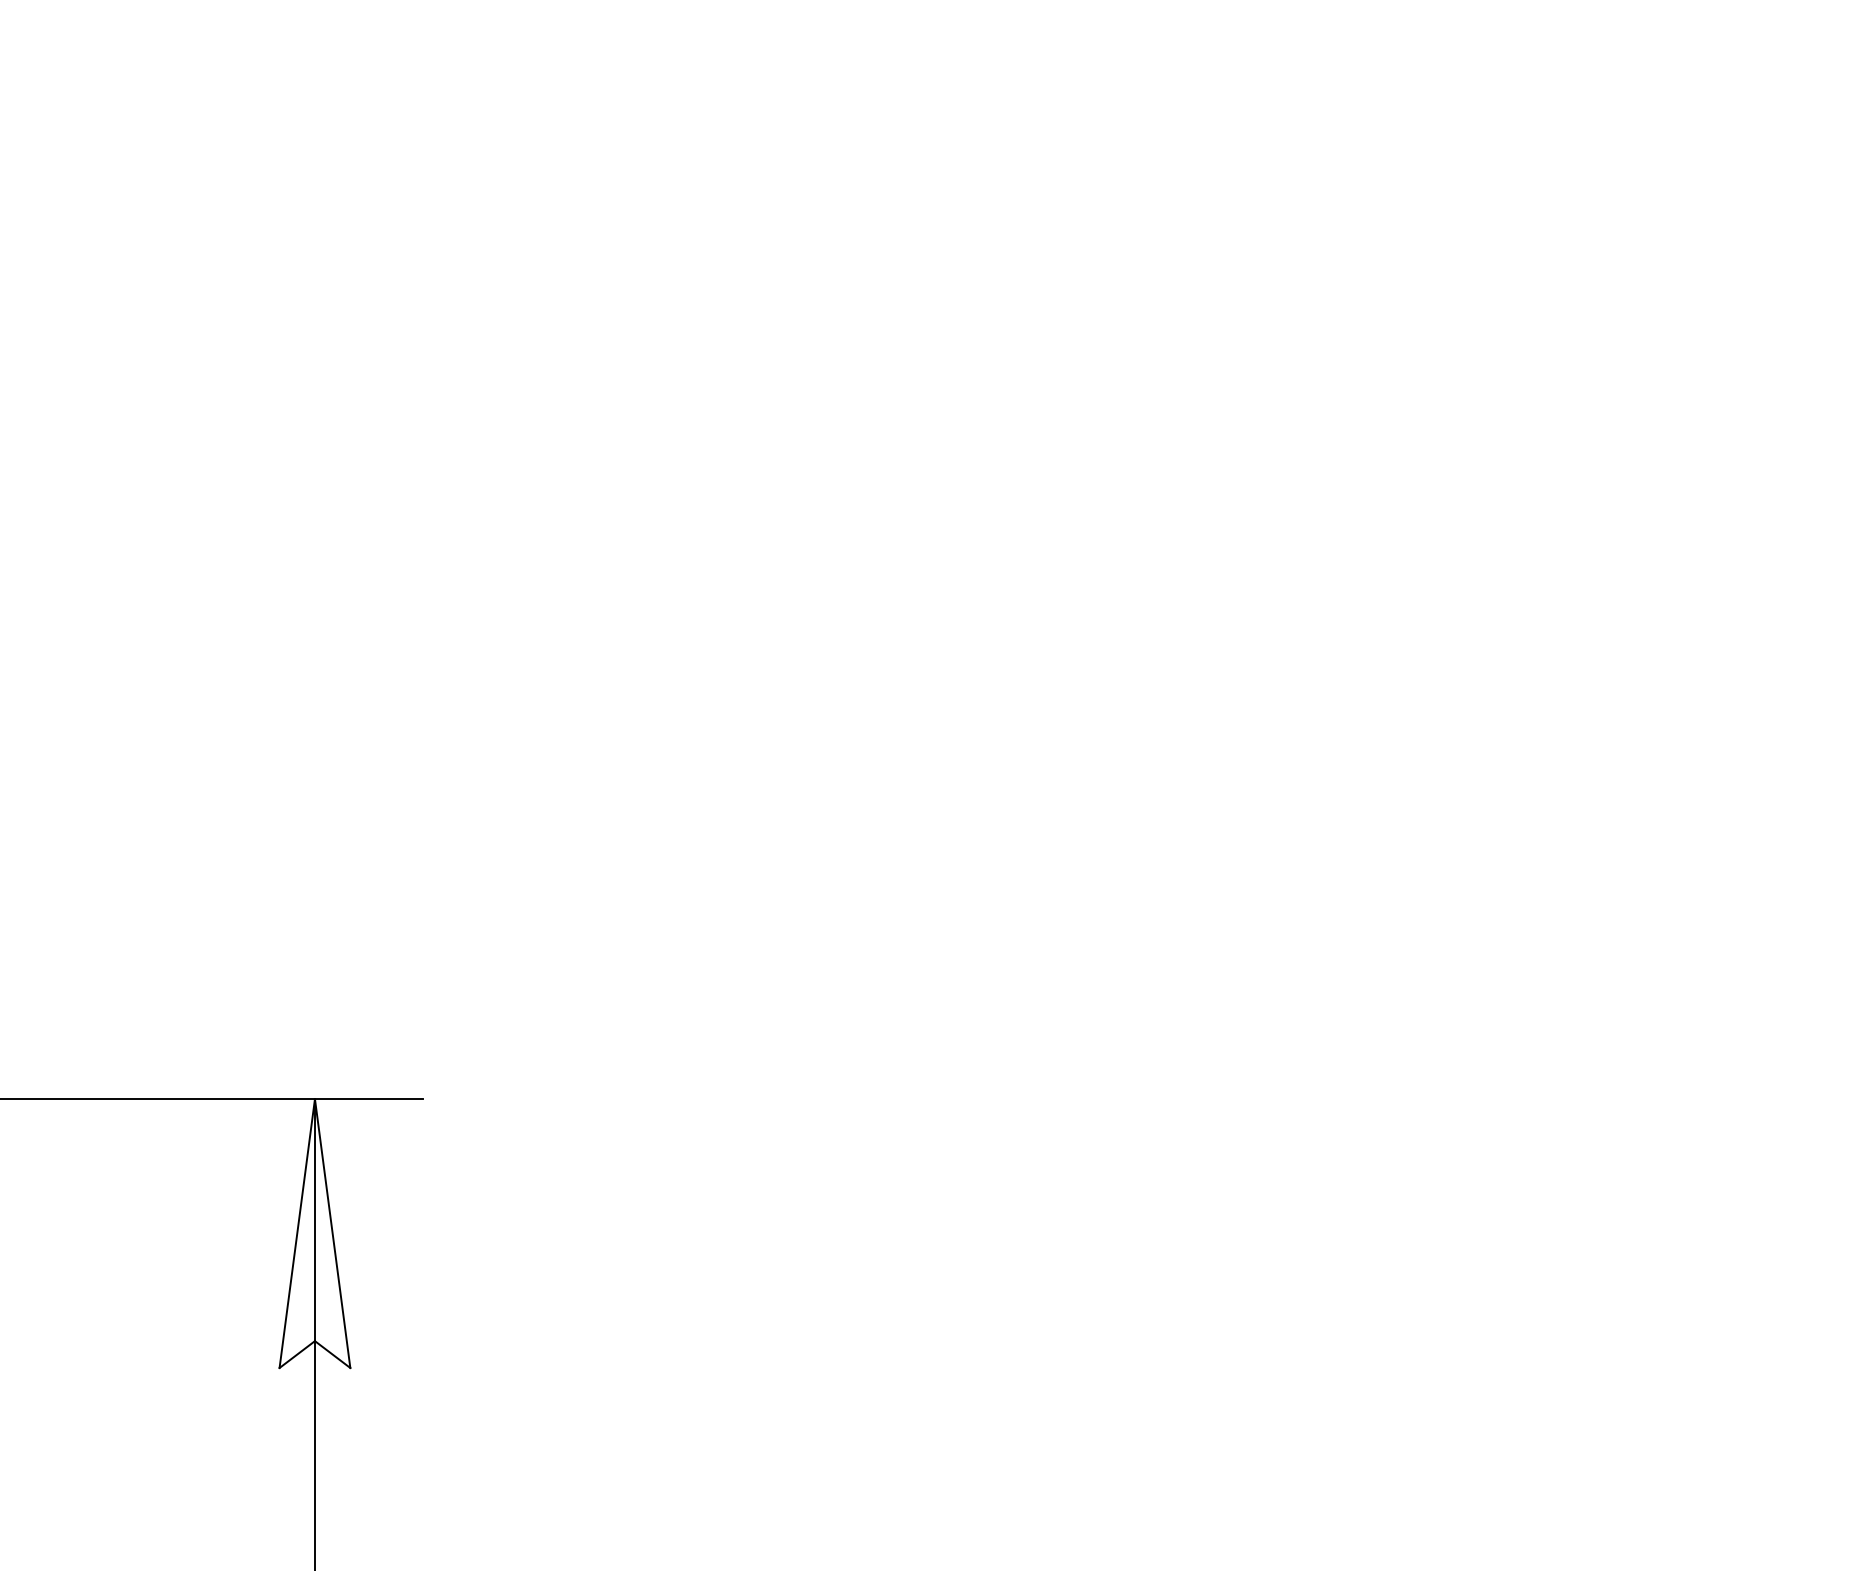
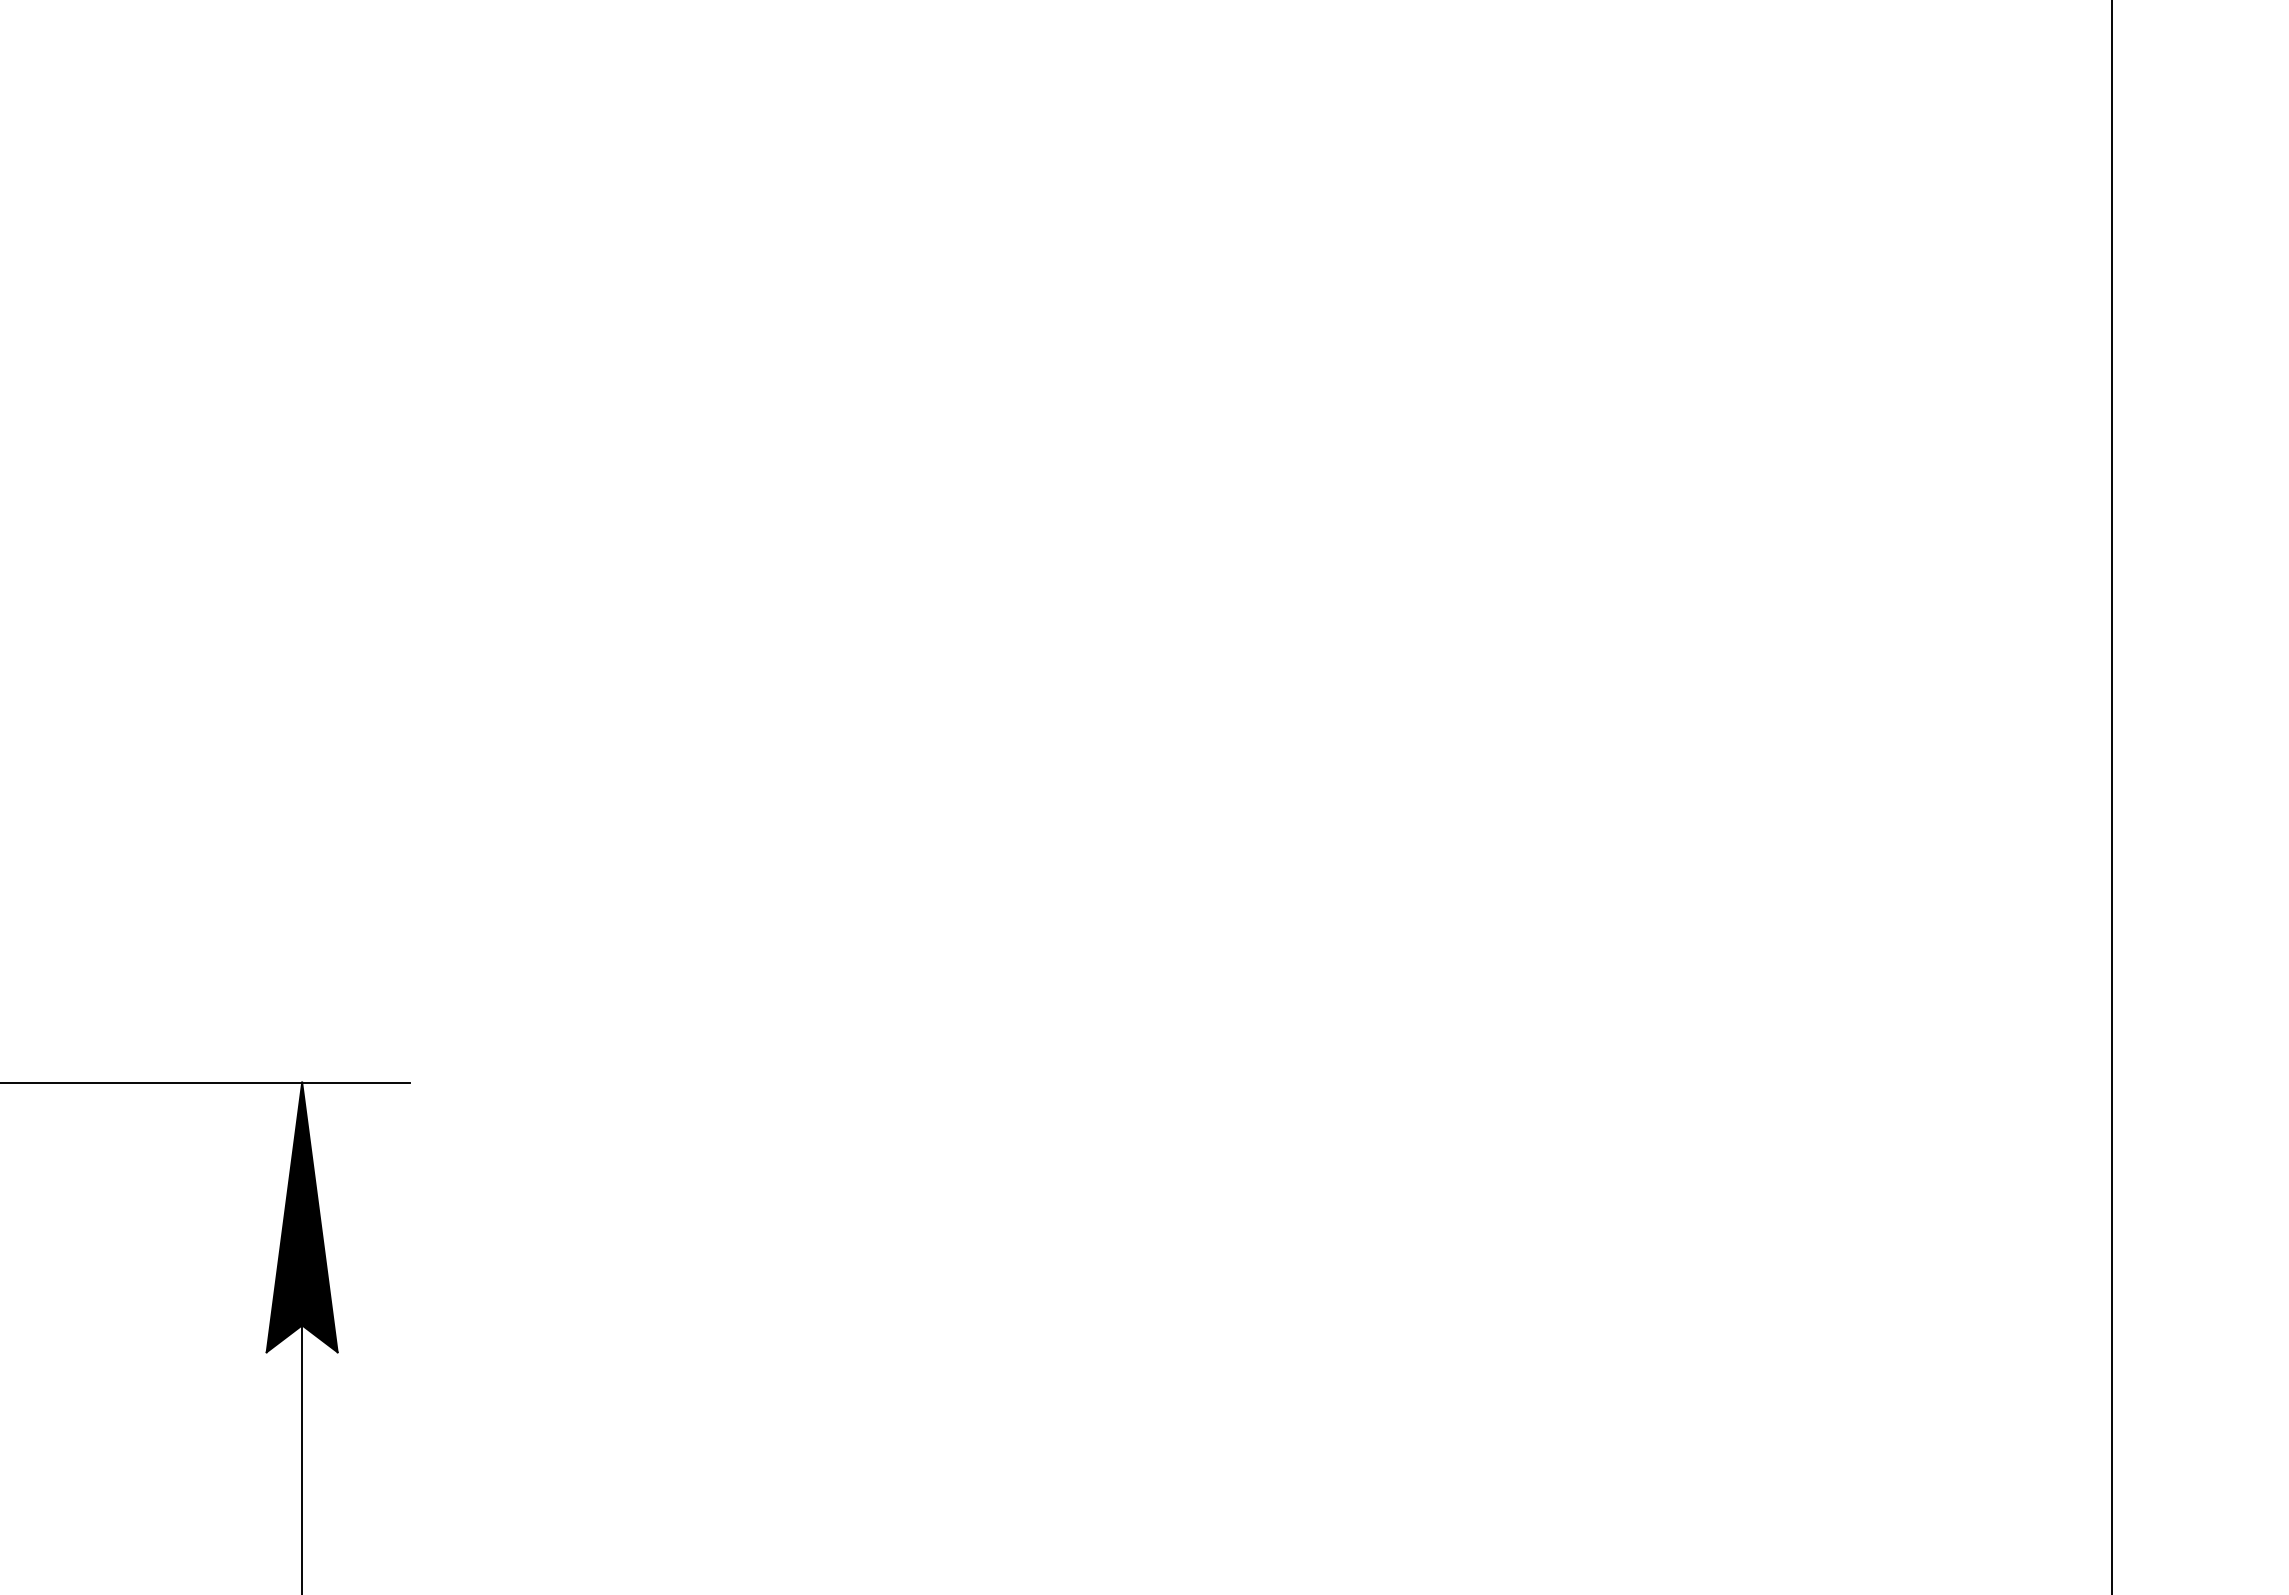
fill: (314, 1233) -> (301, 1217), added

